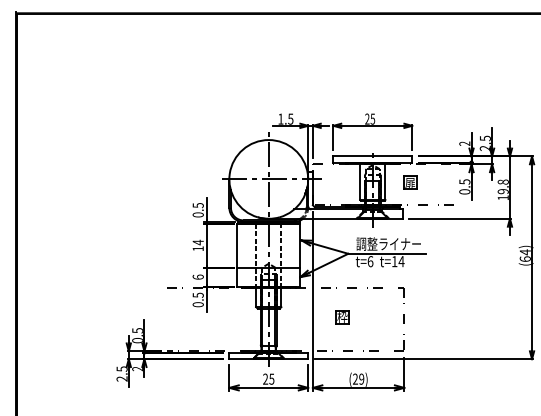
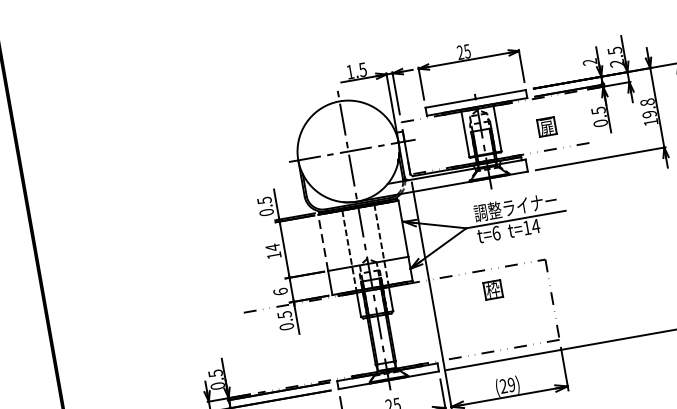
part: (410, 182) -> (547, 127), moved
line: (237, 245) -> (323, 242), solid -> dashed
part: (342, 317) -> (493, 290), moved

